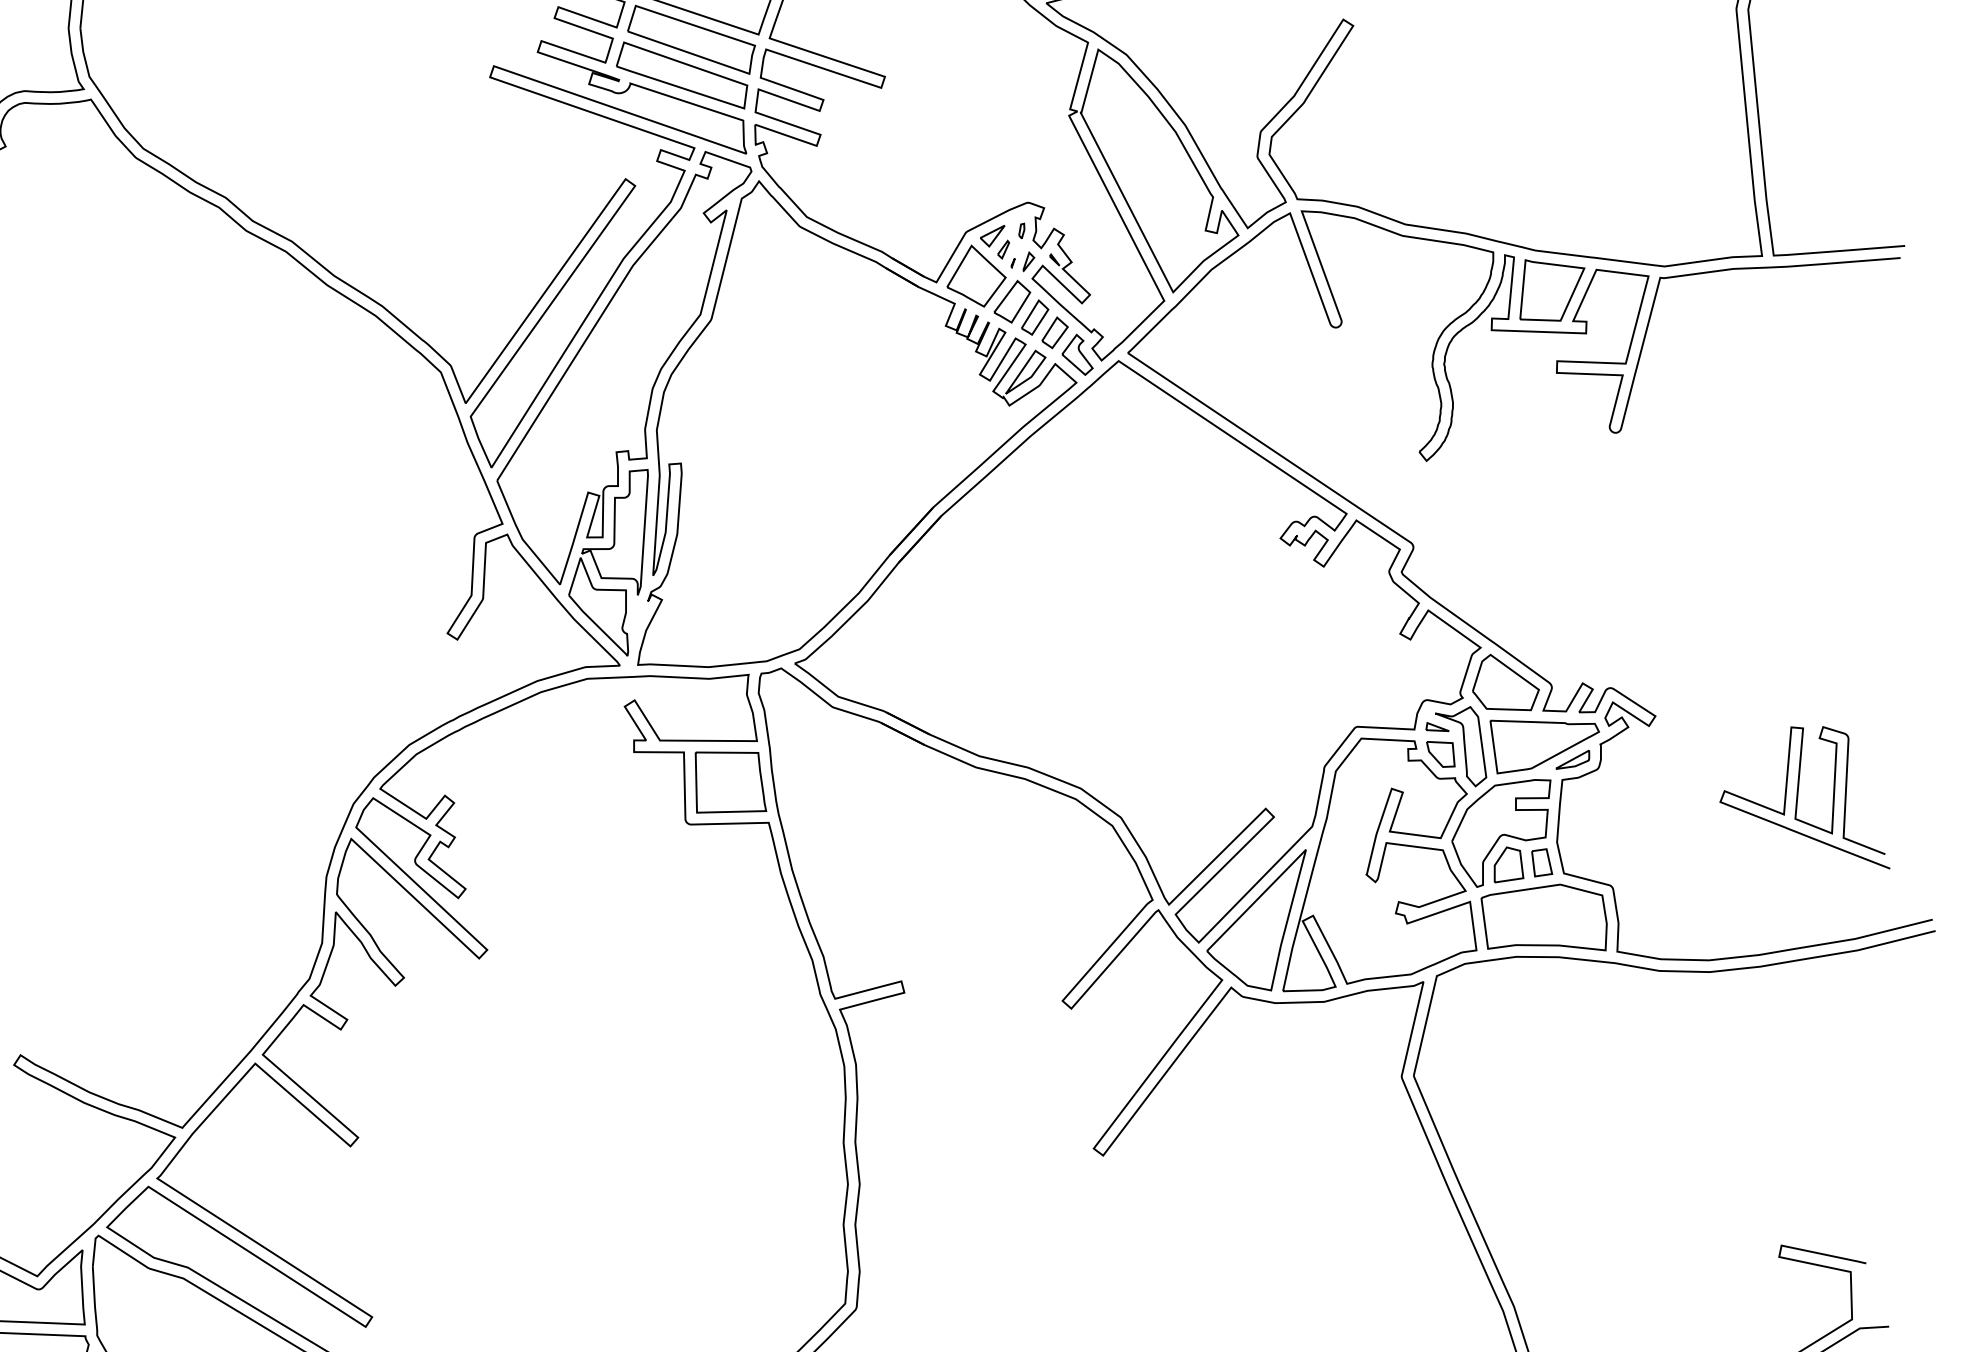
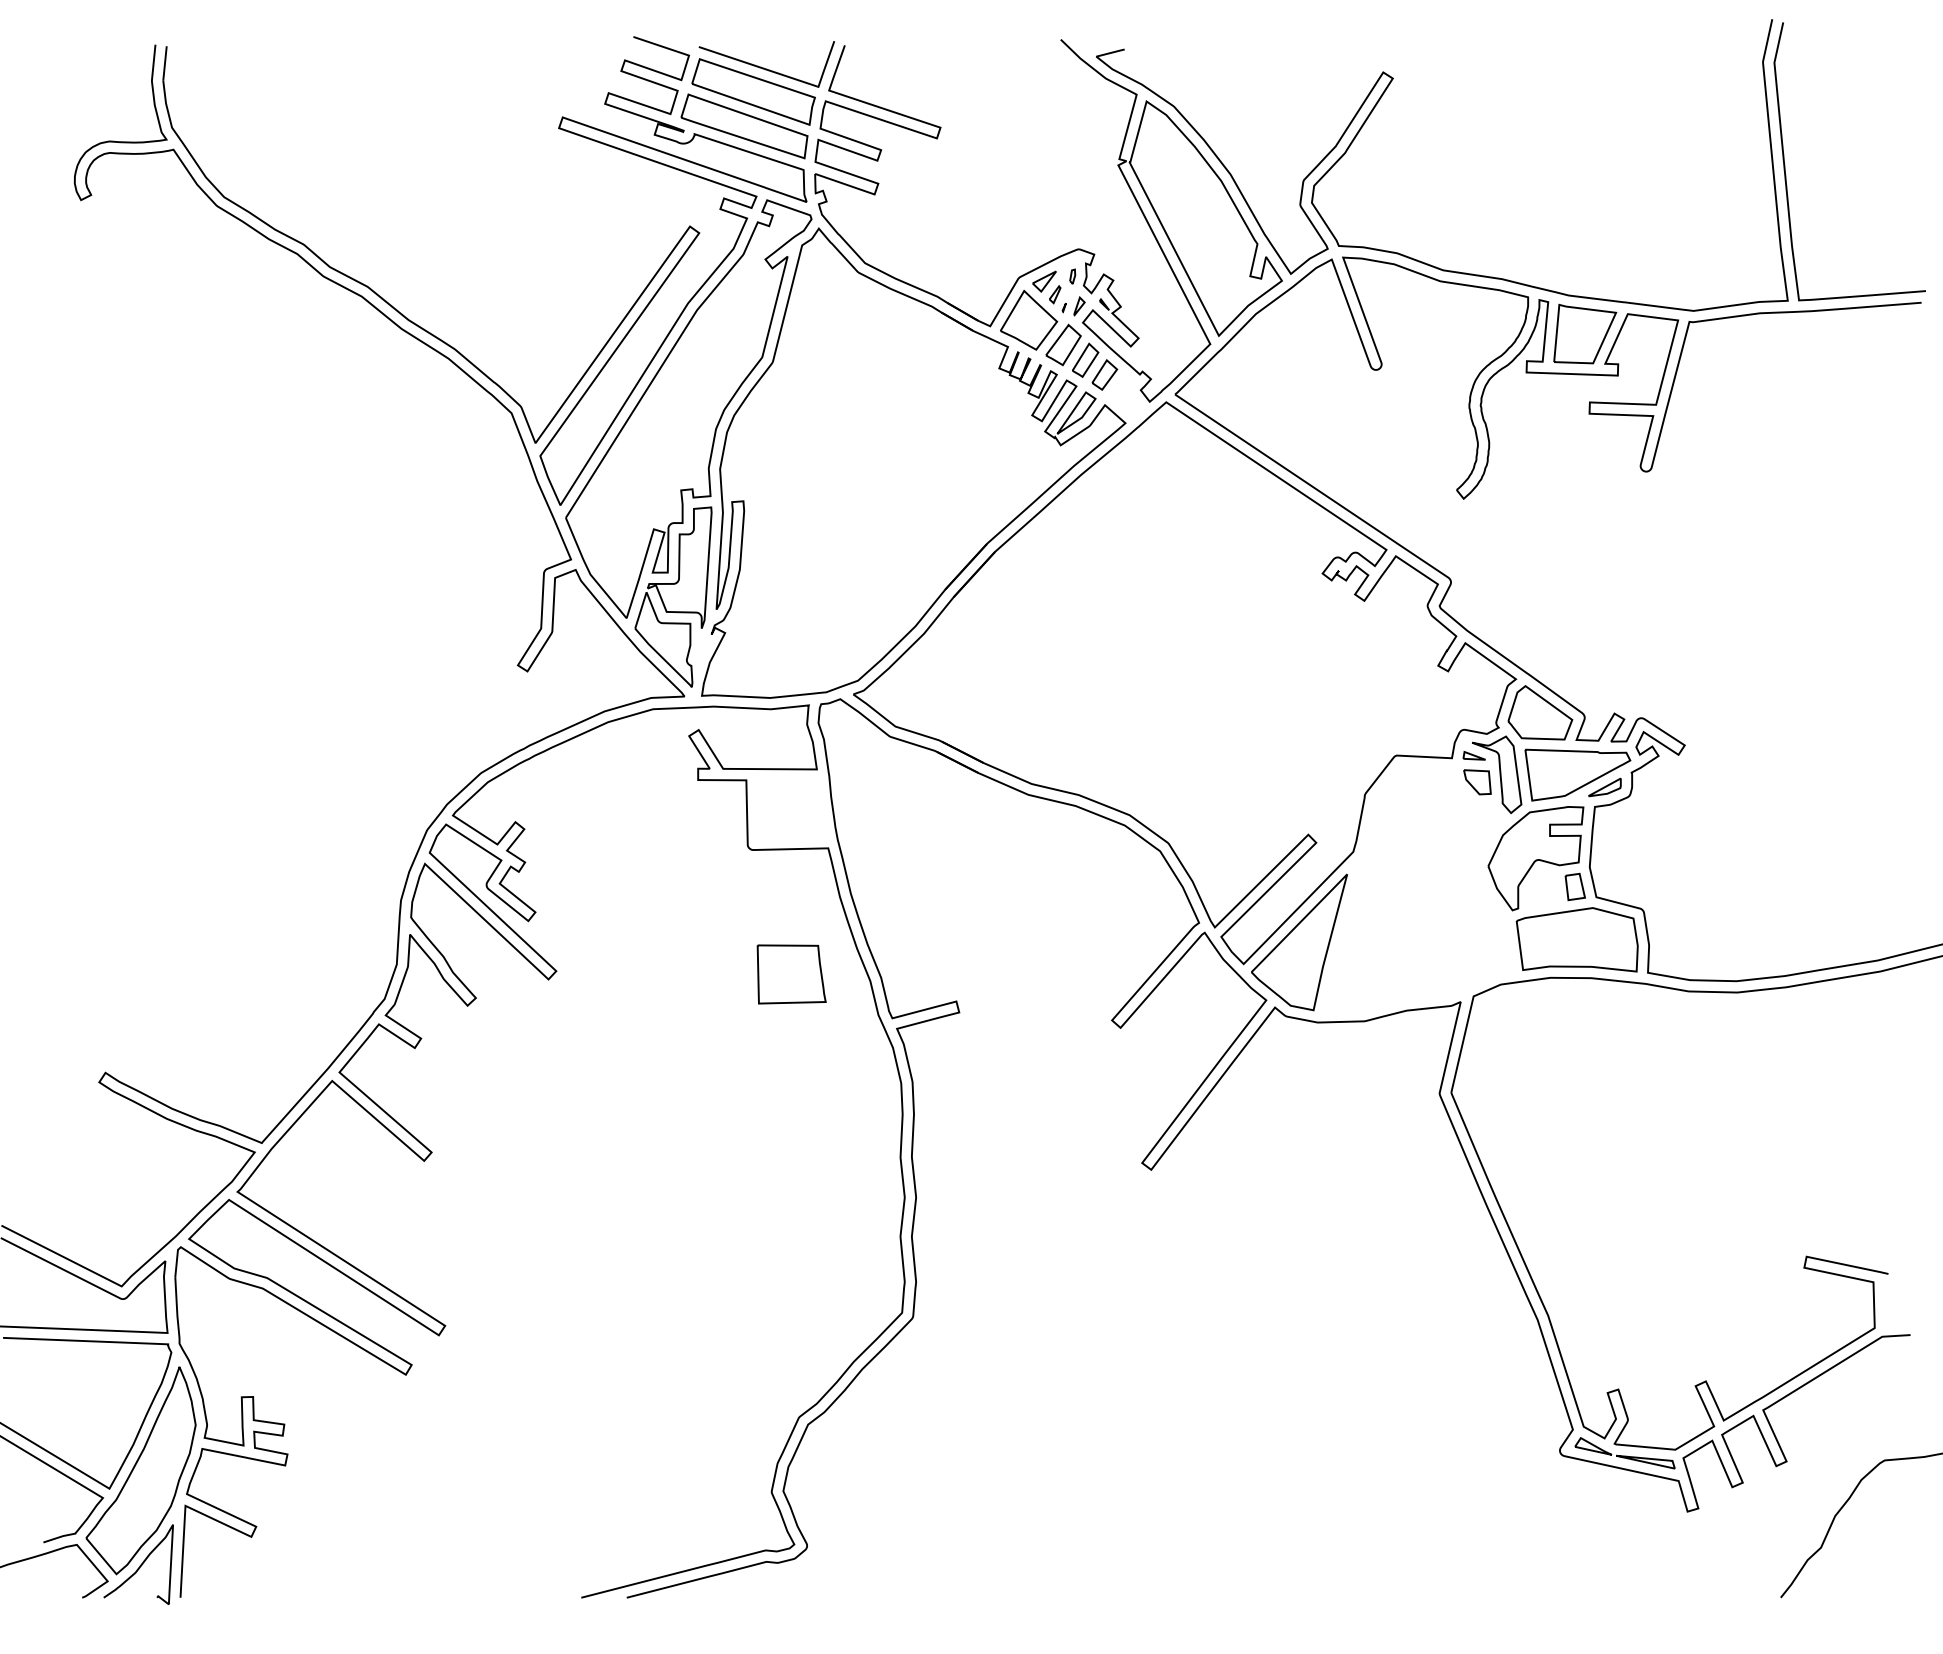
part: (1077, 354) -> (1126, 395), removed
part: (730, 782) -> (791, 974), moved
curve: (1798, 797) -> (1822, 823), removed
part: (1379, 864) -> (1418, 888), removed
part: (1509, 864) -> (1543, 888), removed

